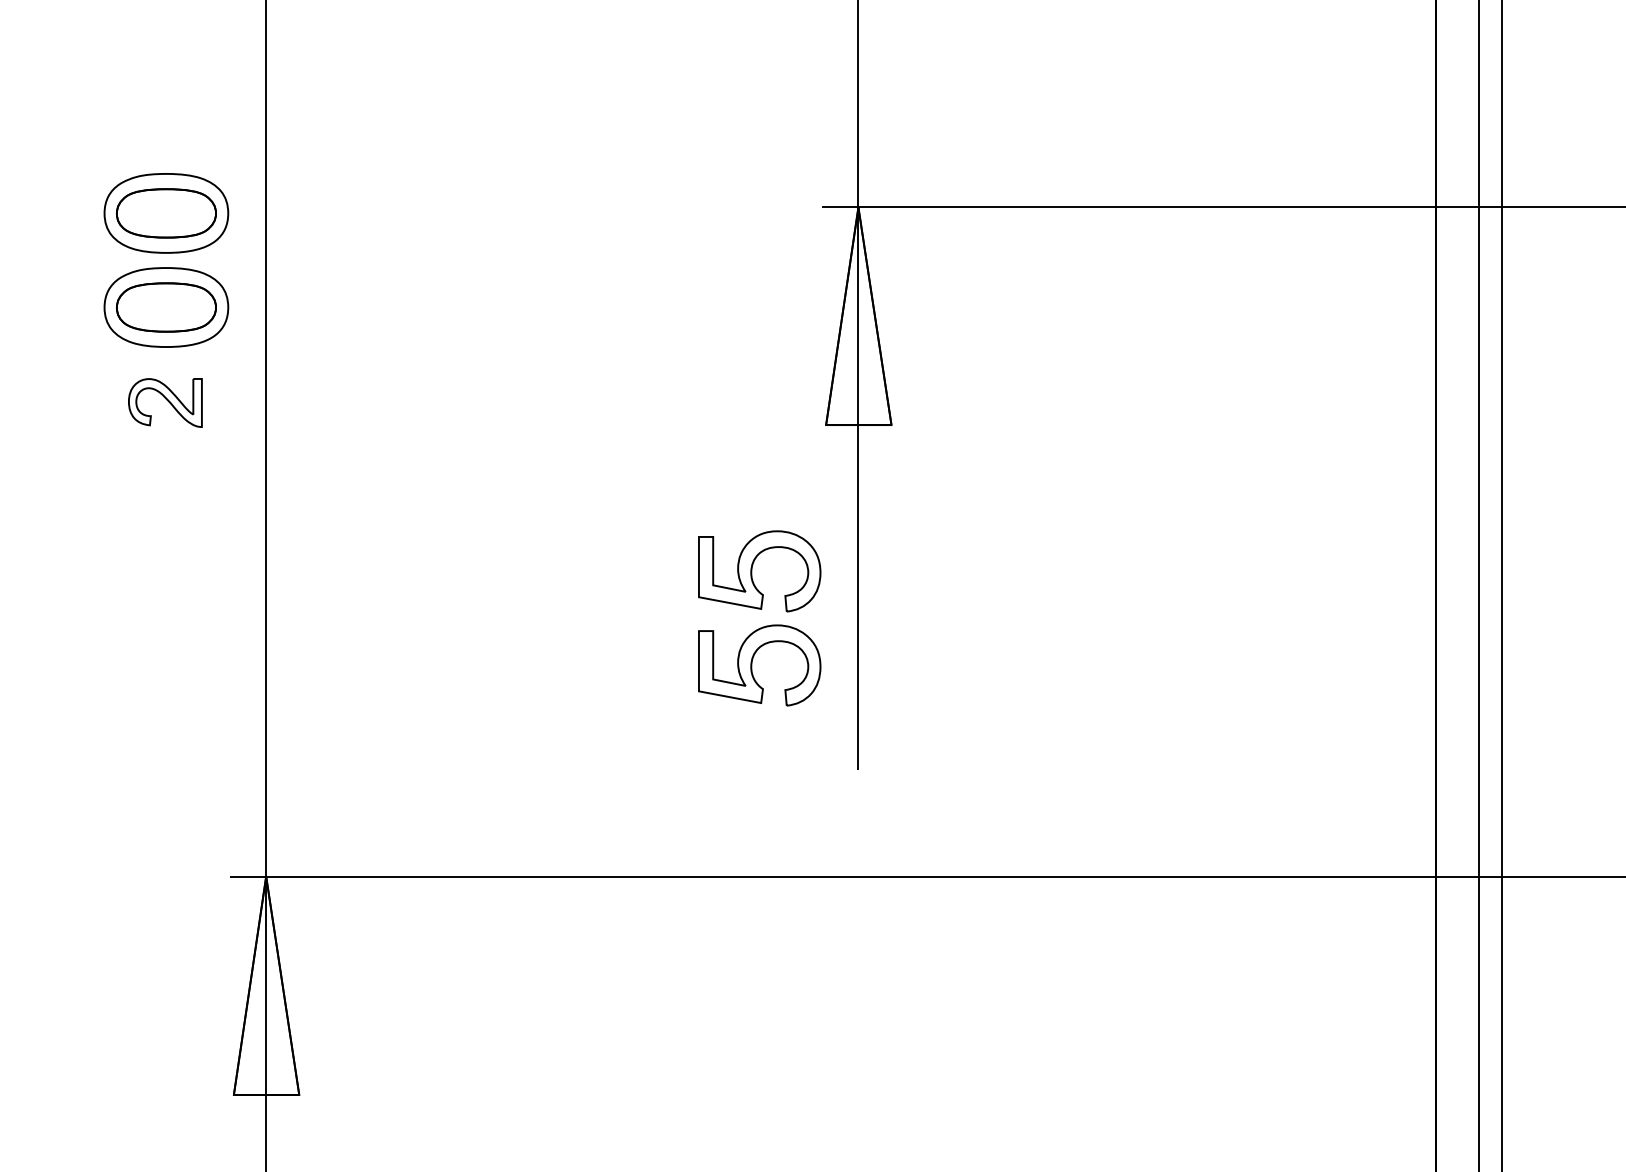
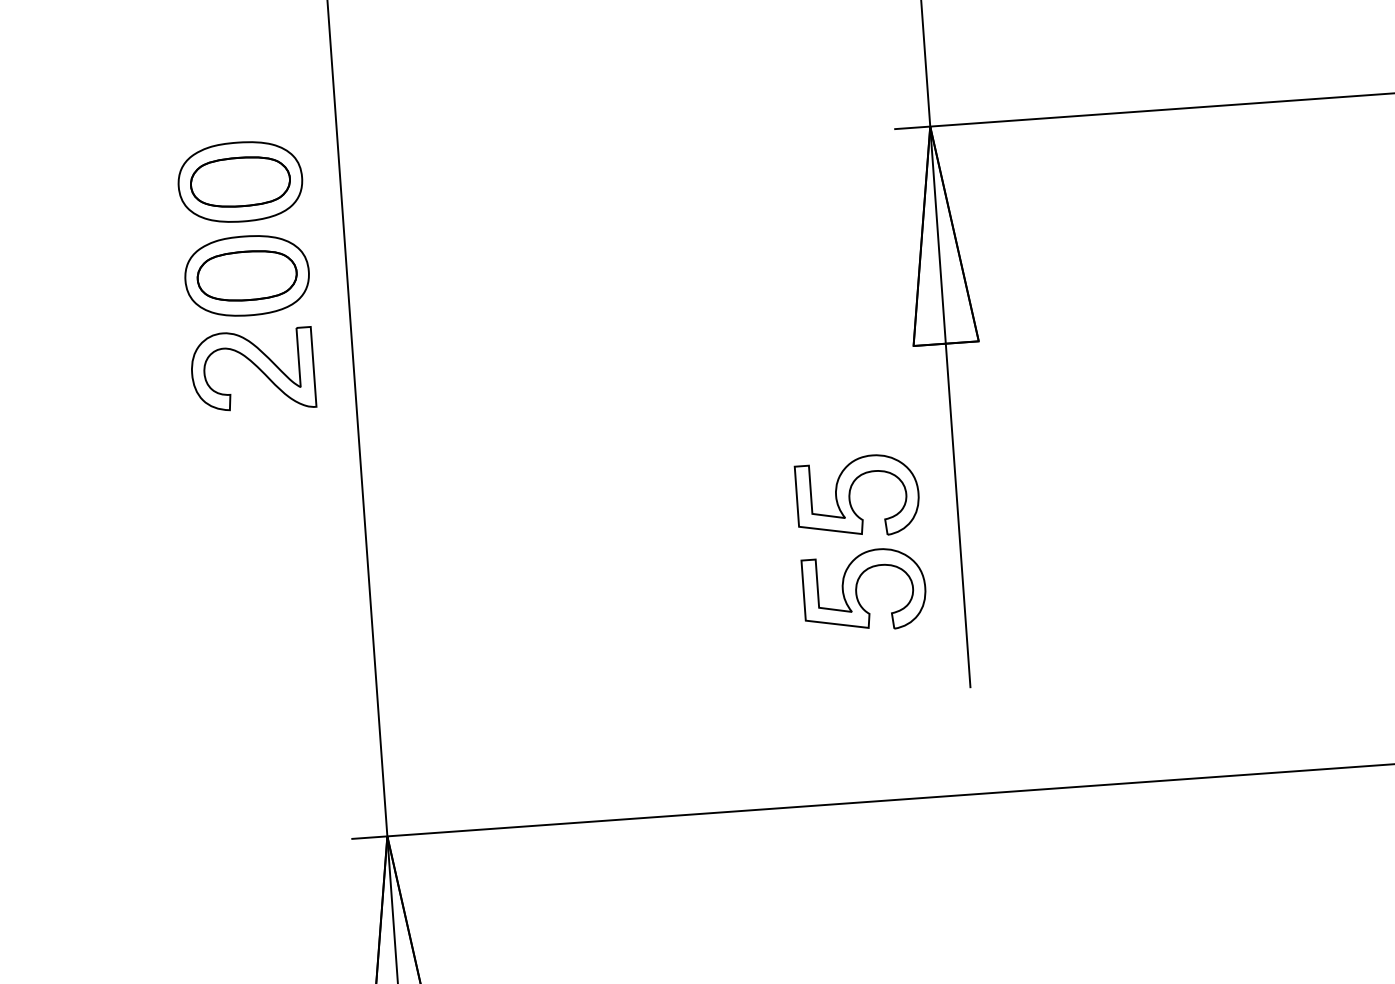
part: (165, 402) -> (253, 370), size x1.67

